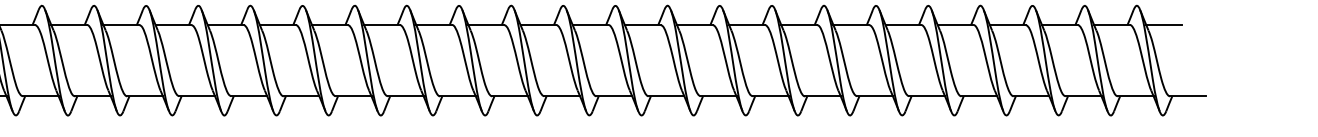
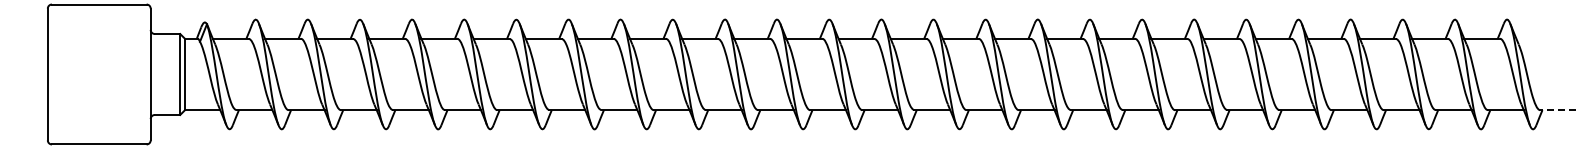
line: (1164, 24) -> (1534, 38), removed
line: (1188, 96) -> (1558, 110), solid -> dashed

